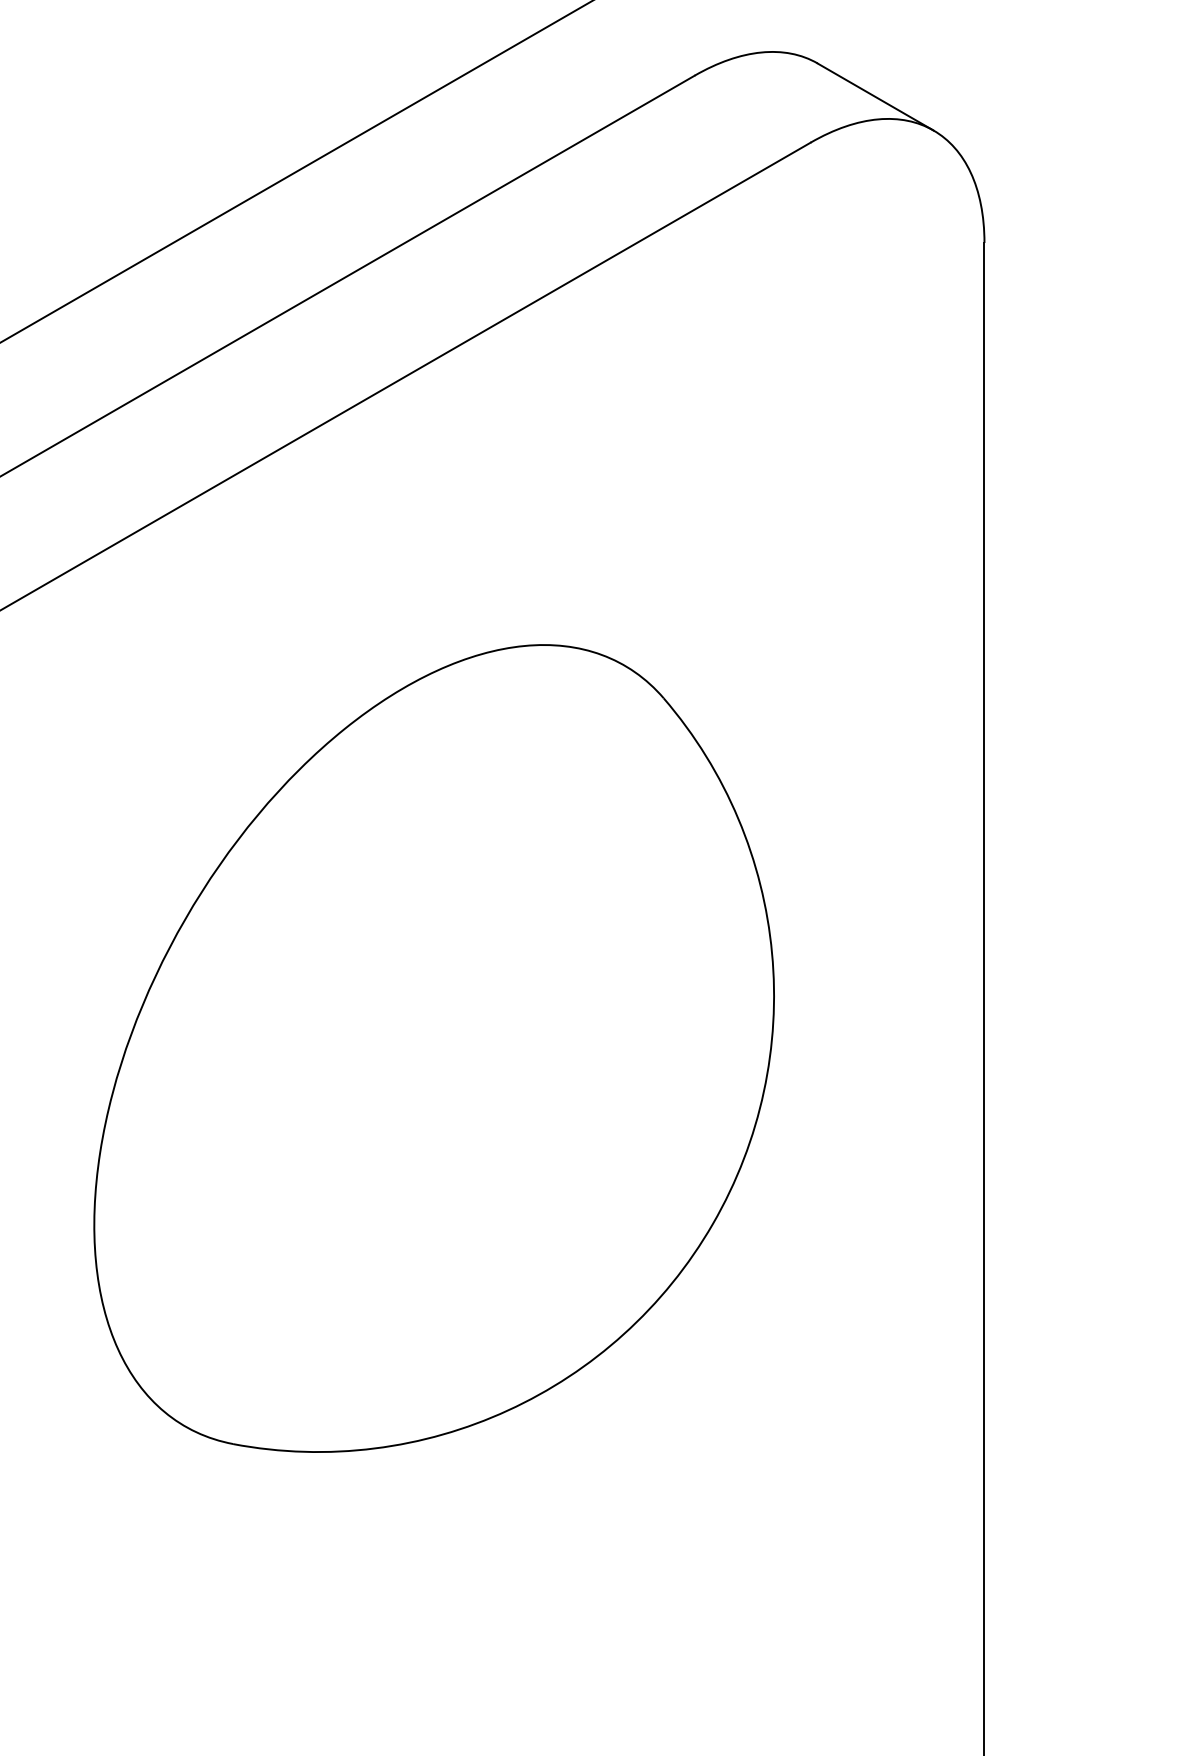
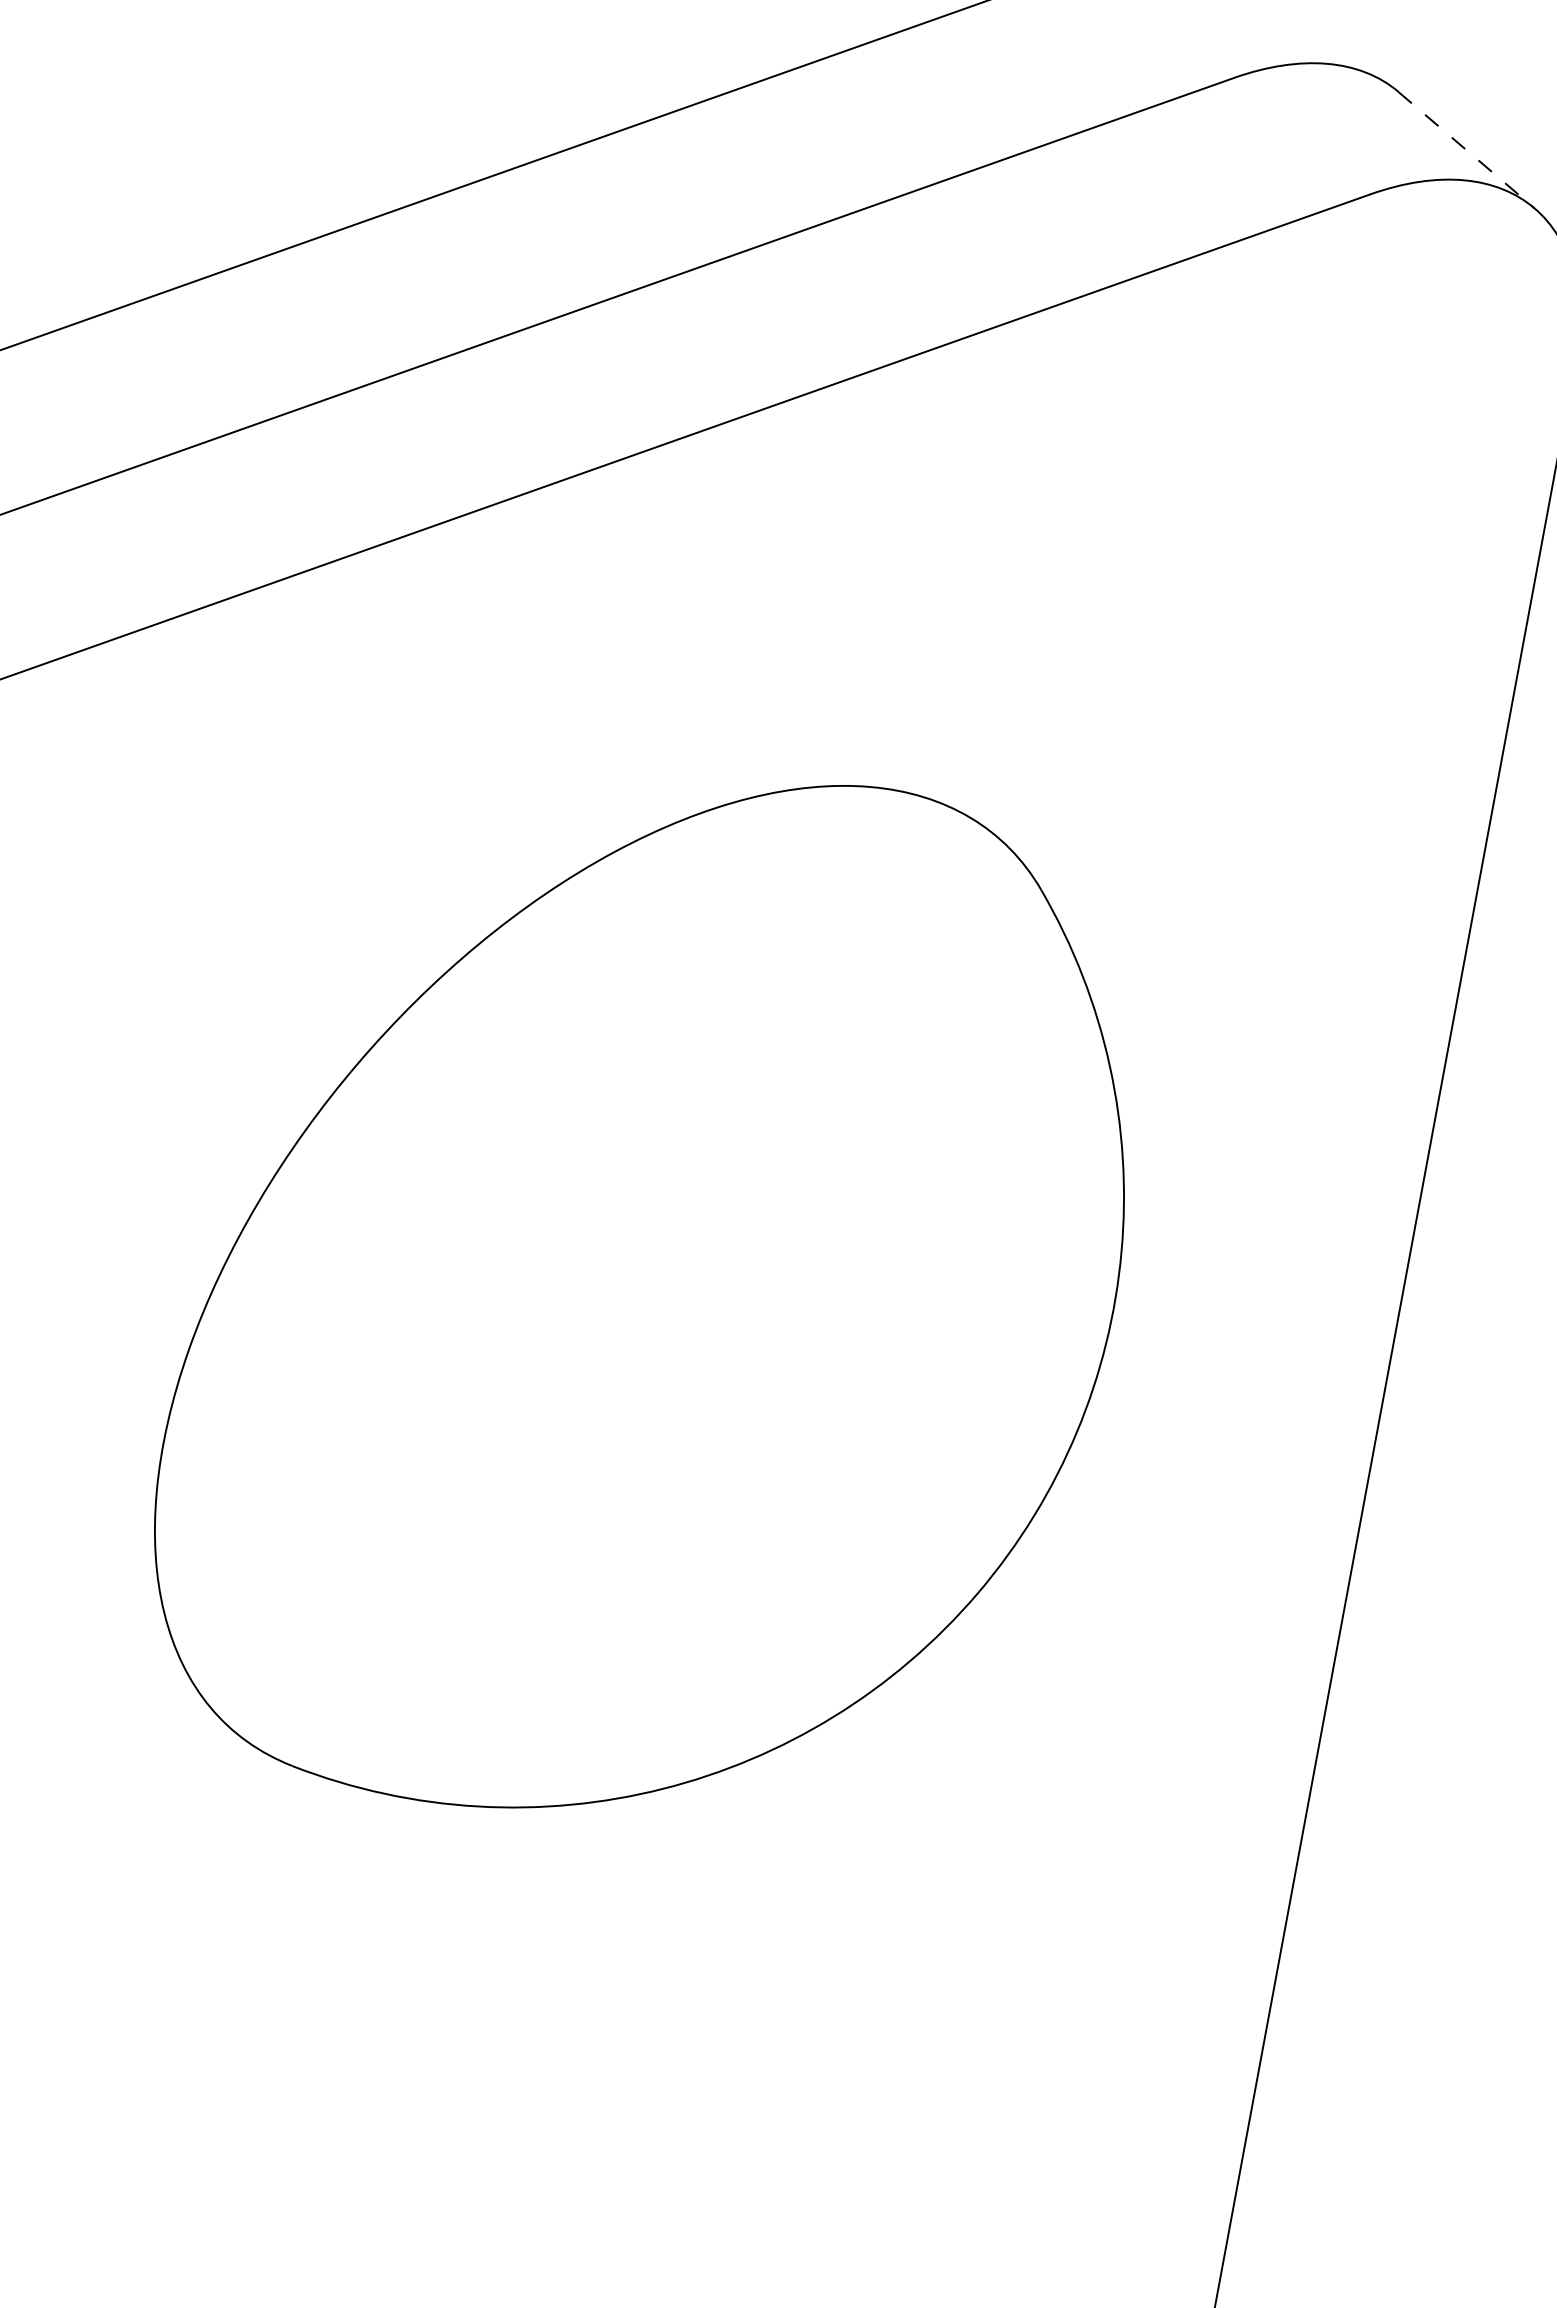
line: (875, 96) -> (1466, 149), solid -> dashed

